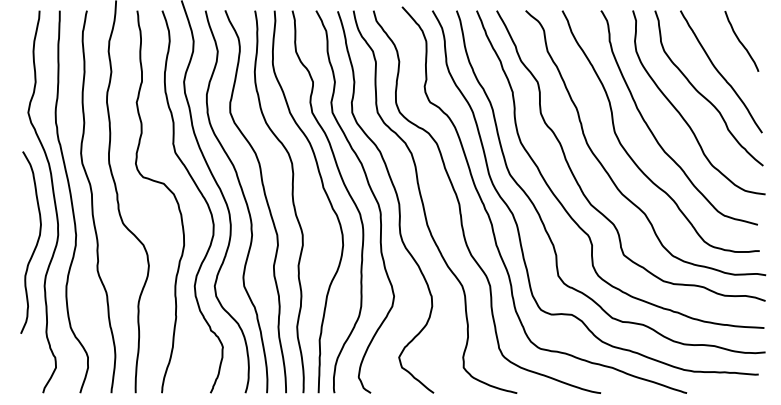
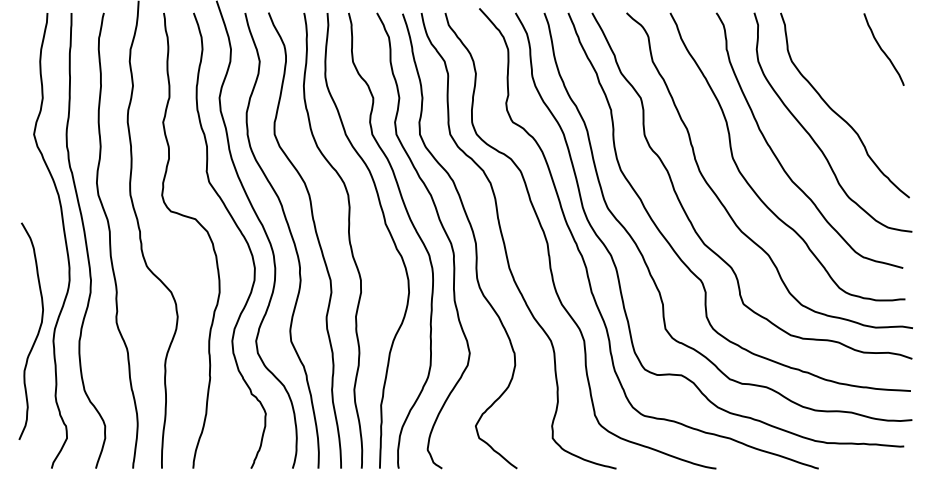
curve: (719, 71) -> (857, 85), removed
curve: (36, 243) -> (37, 332), moved

